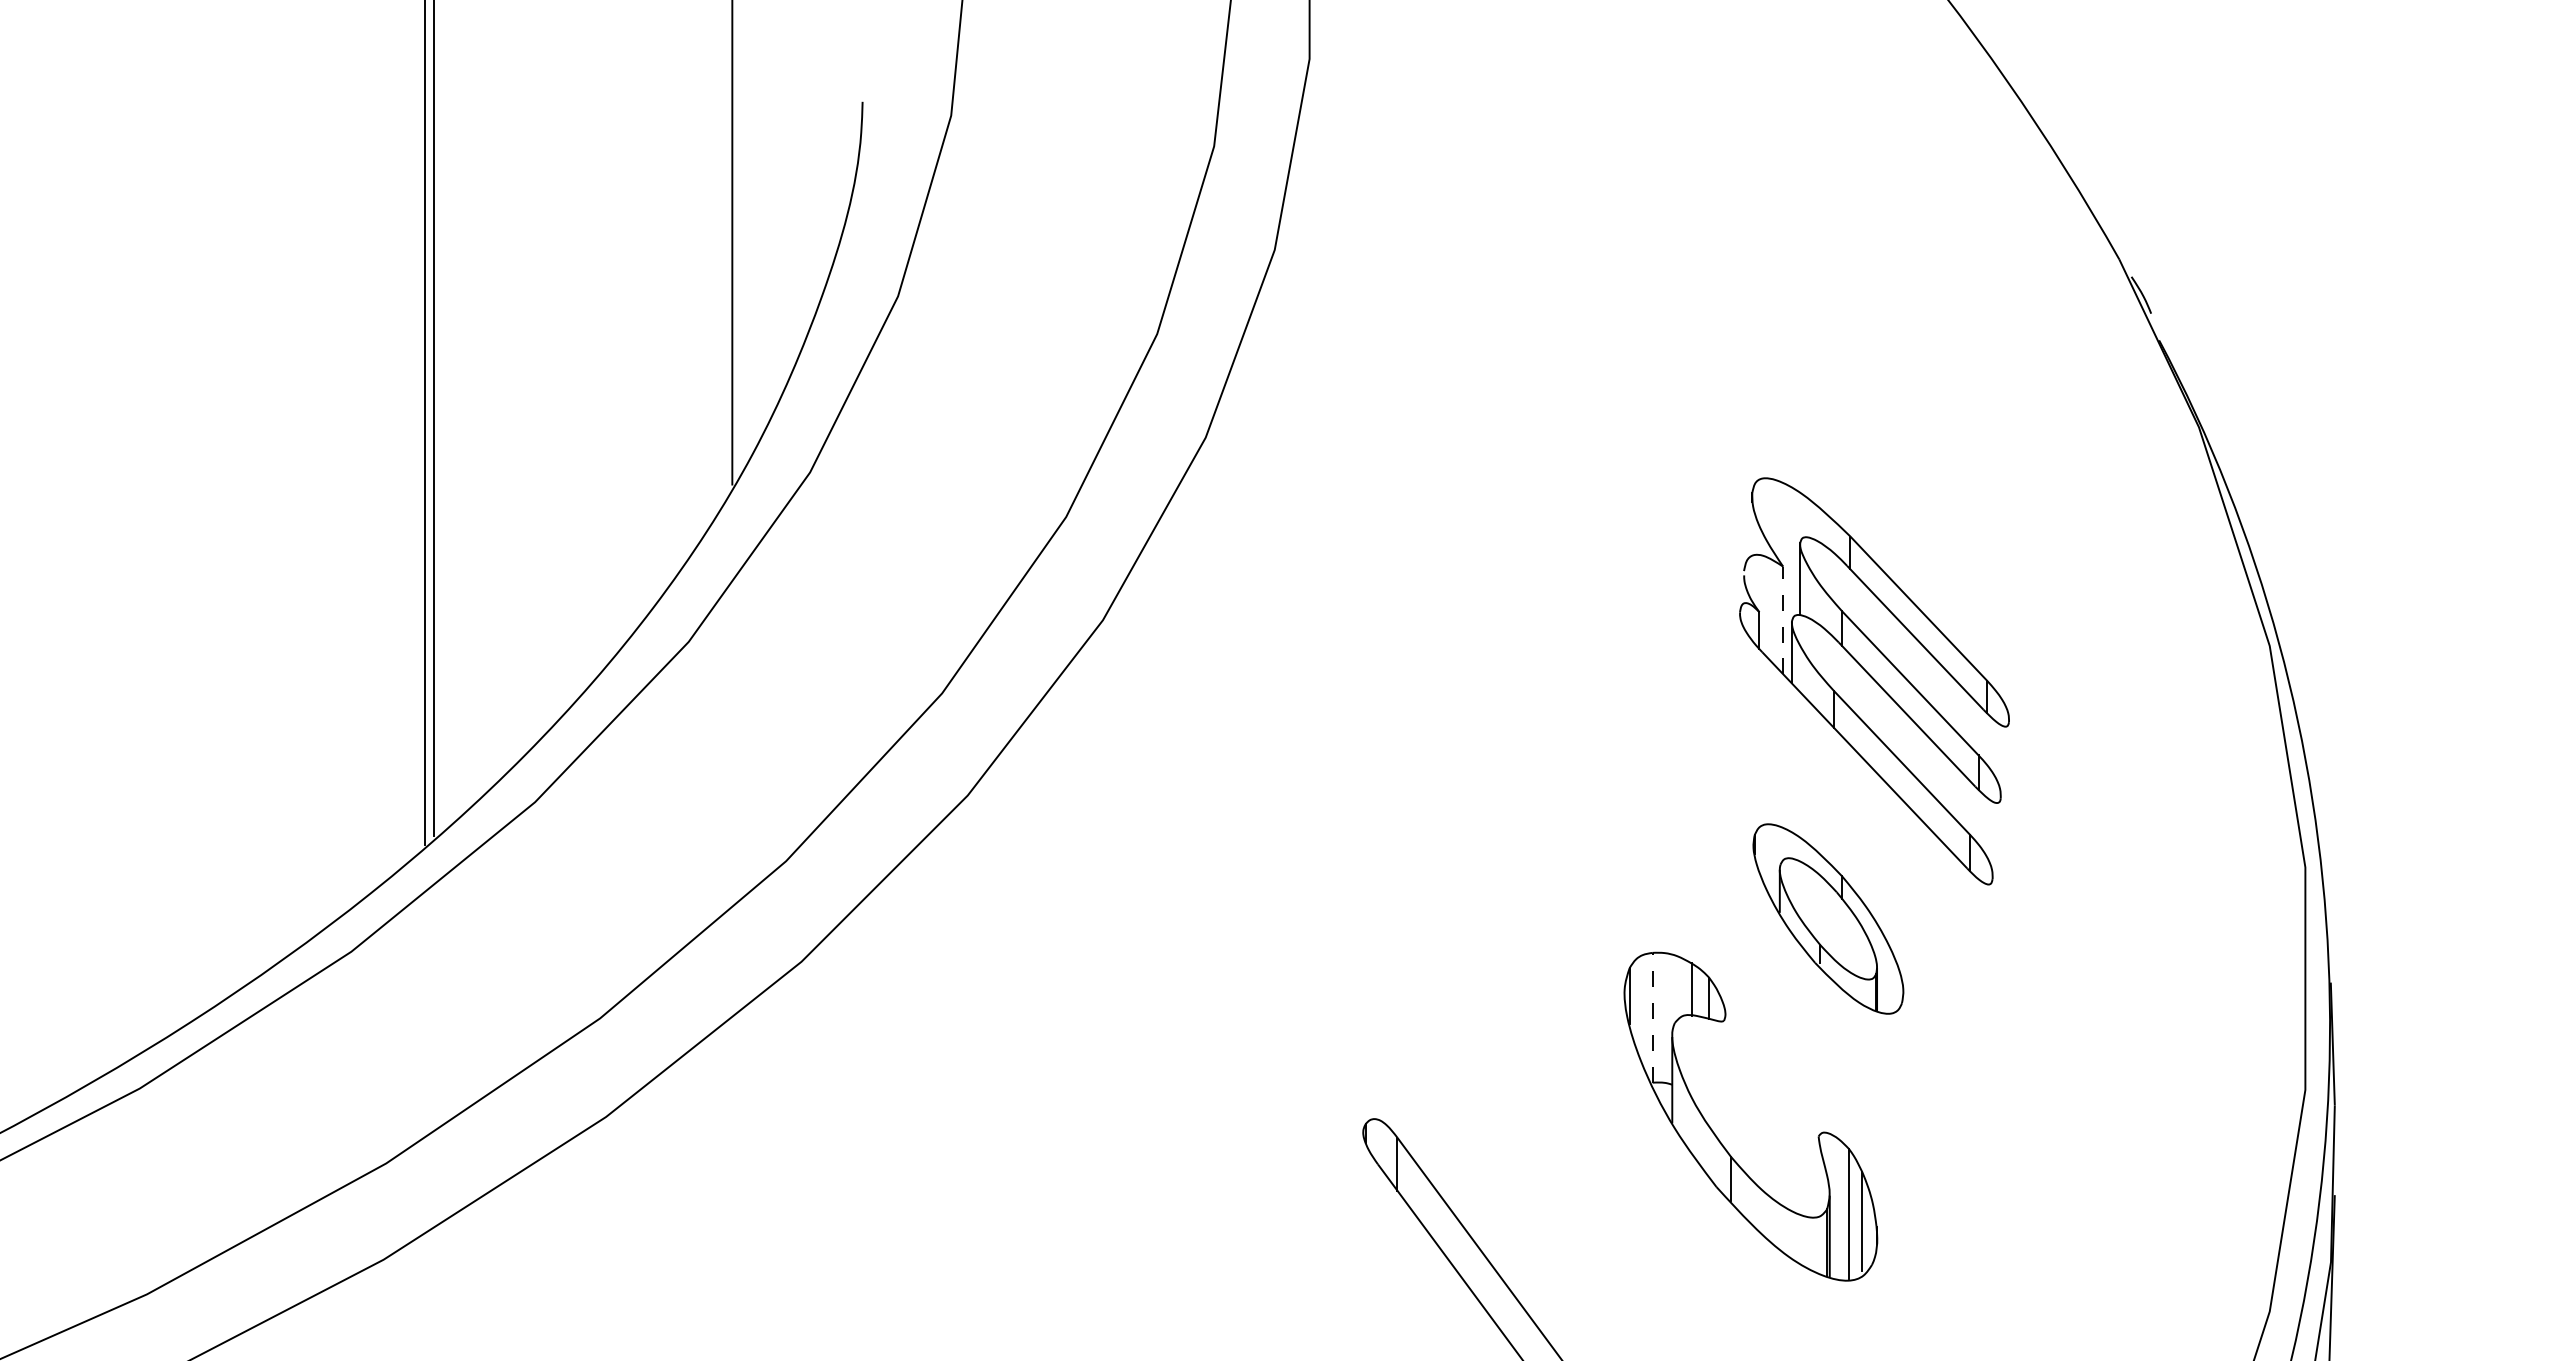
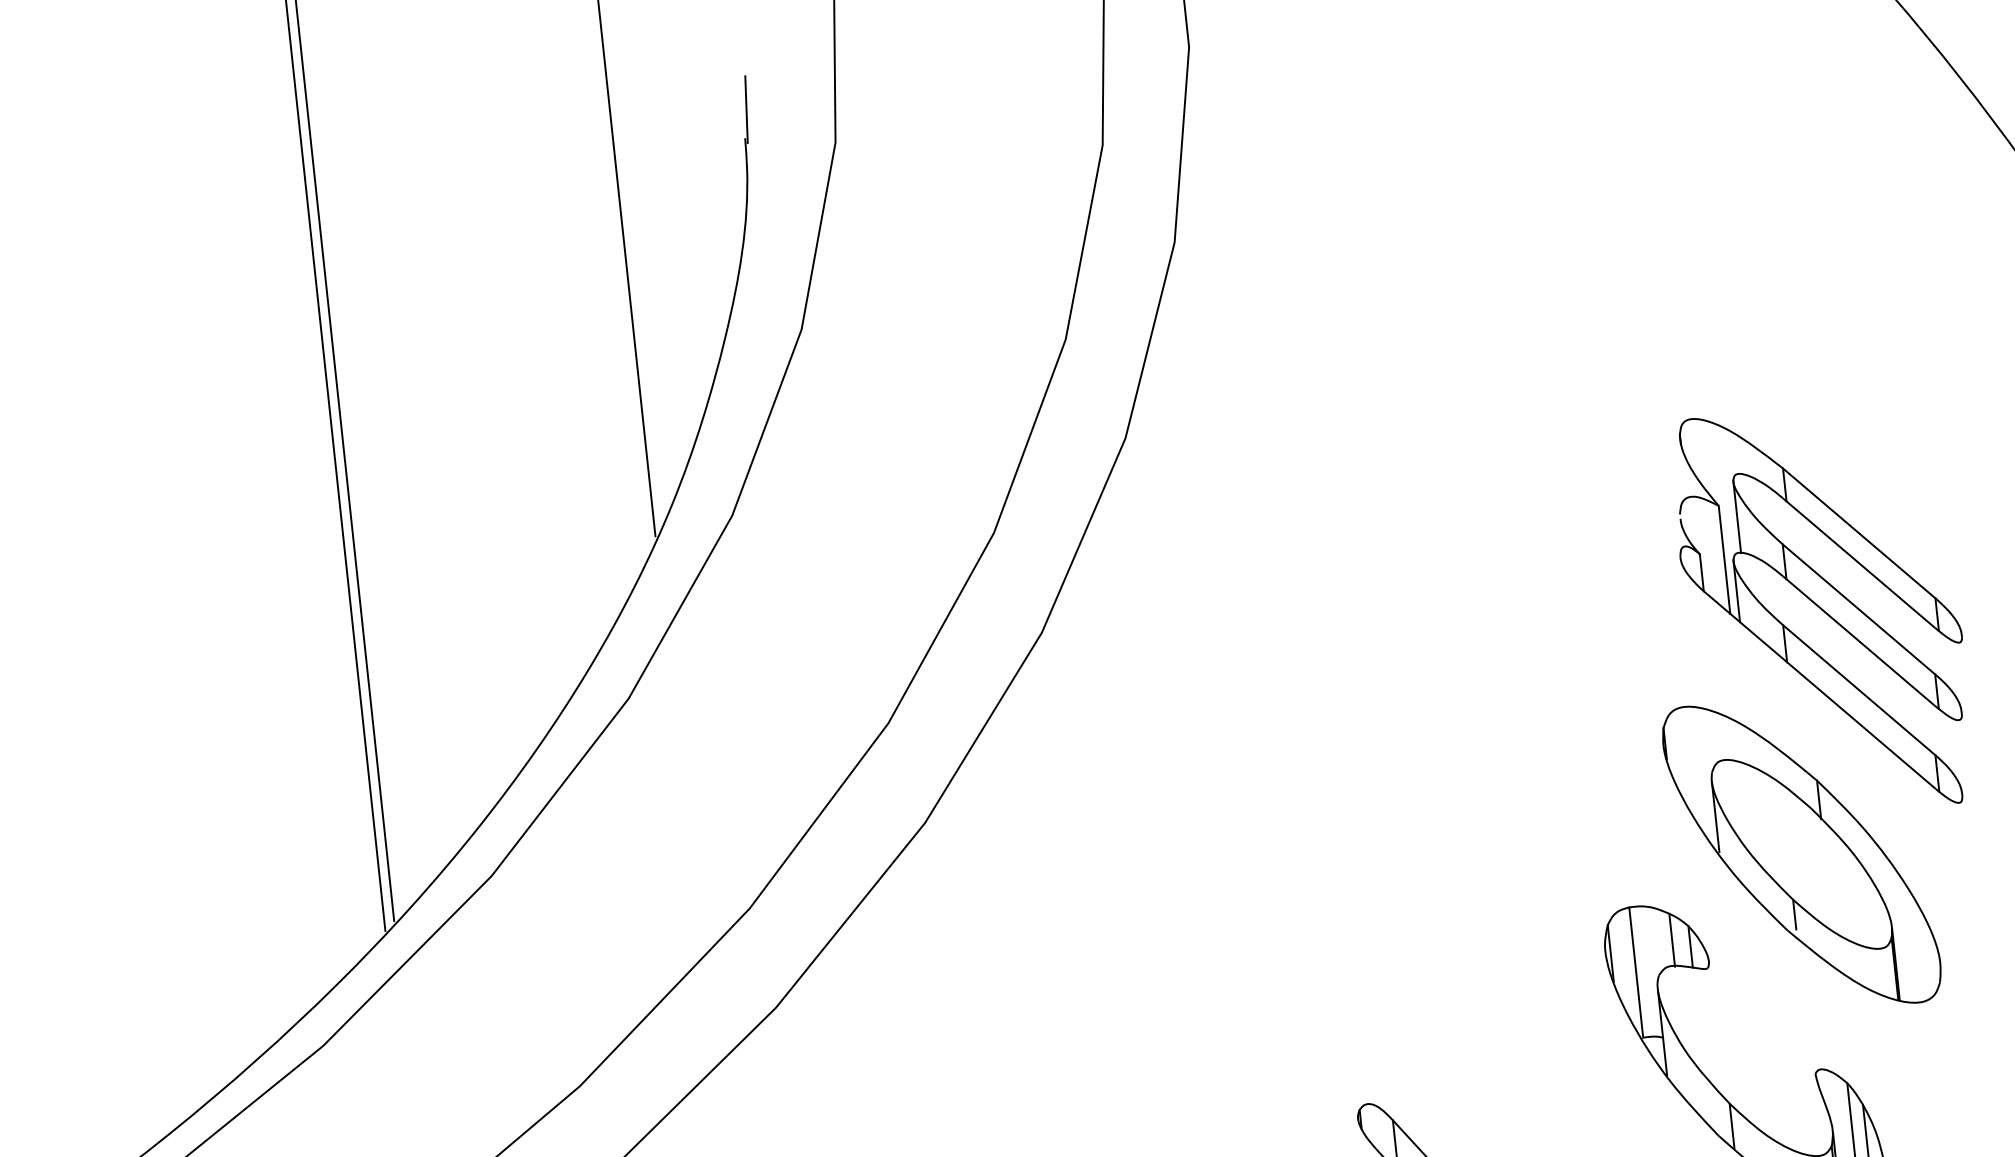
line: (866, 73) -> (746, 109), added
line: (1783, 620) -> (1724, 559), dashed -> solid
part: (1828, 918) -> (1801, 854), size x1.67
line: (1652, 1017) -> (1635, 972), dashed -> solid

